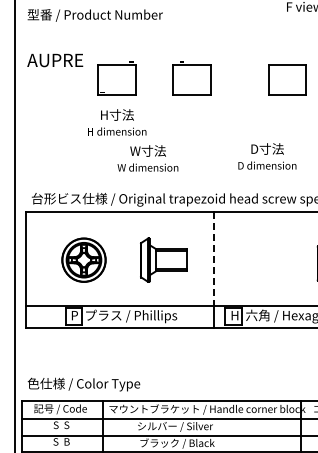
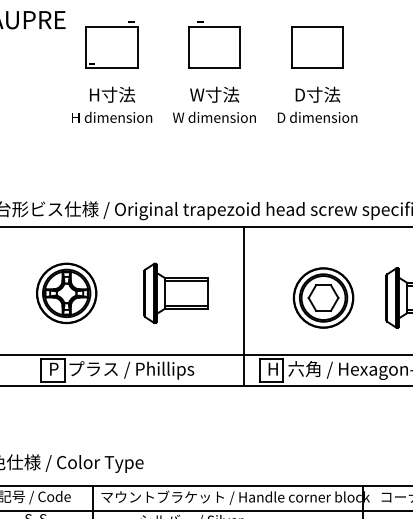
part: (287, 79) -> (317, 46), moved
text: (267, 156) -> (317, 105), moved
text: (147, 158) -> (213, 105), moved
line: (213, 258) -> (243, 291), dashed -> solid
part: (271, 263) -> (323, 297), added

